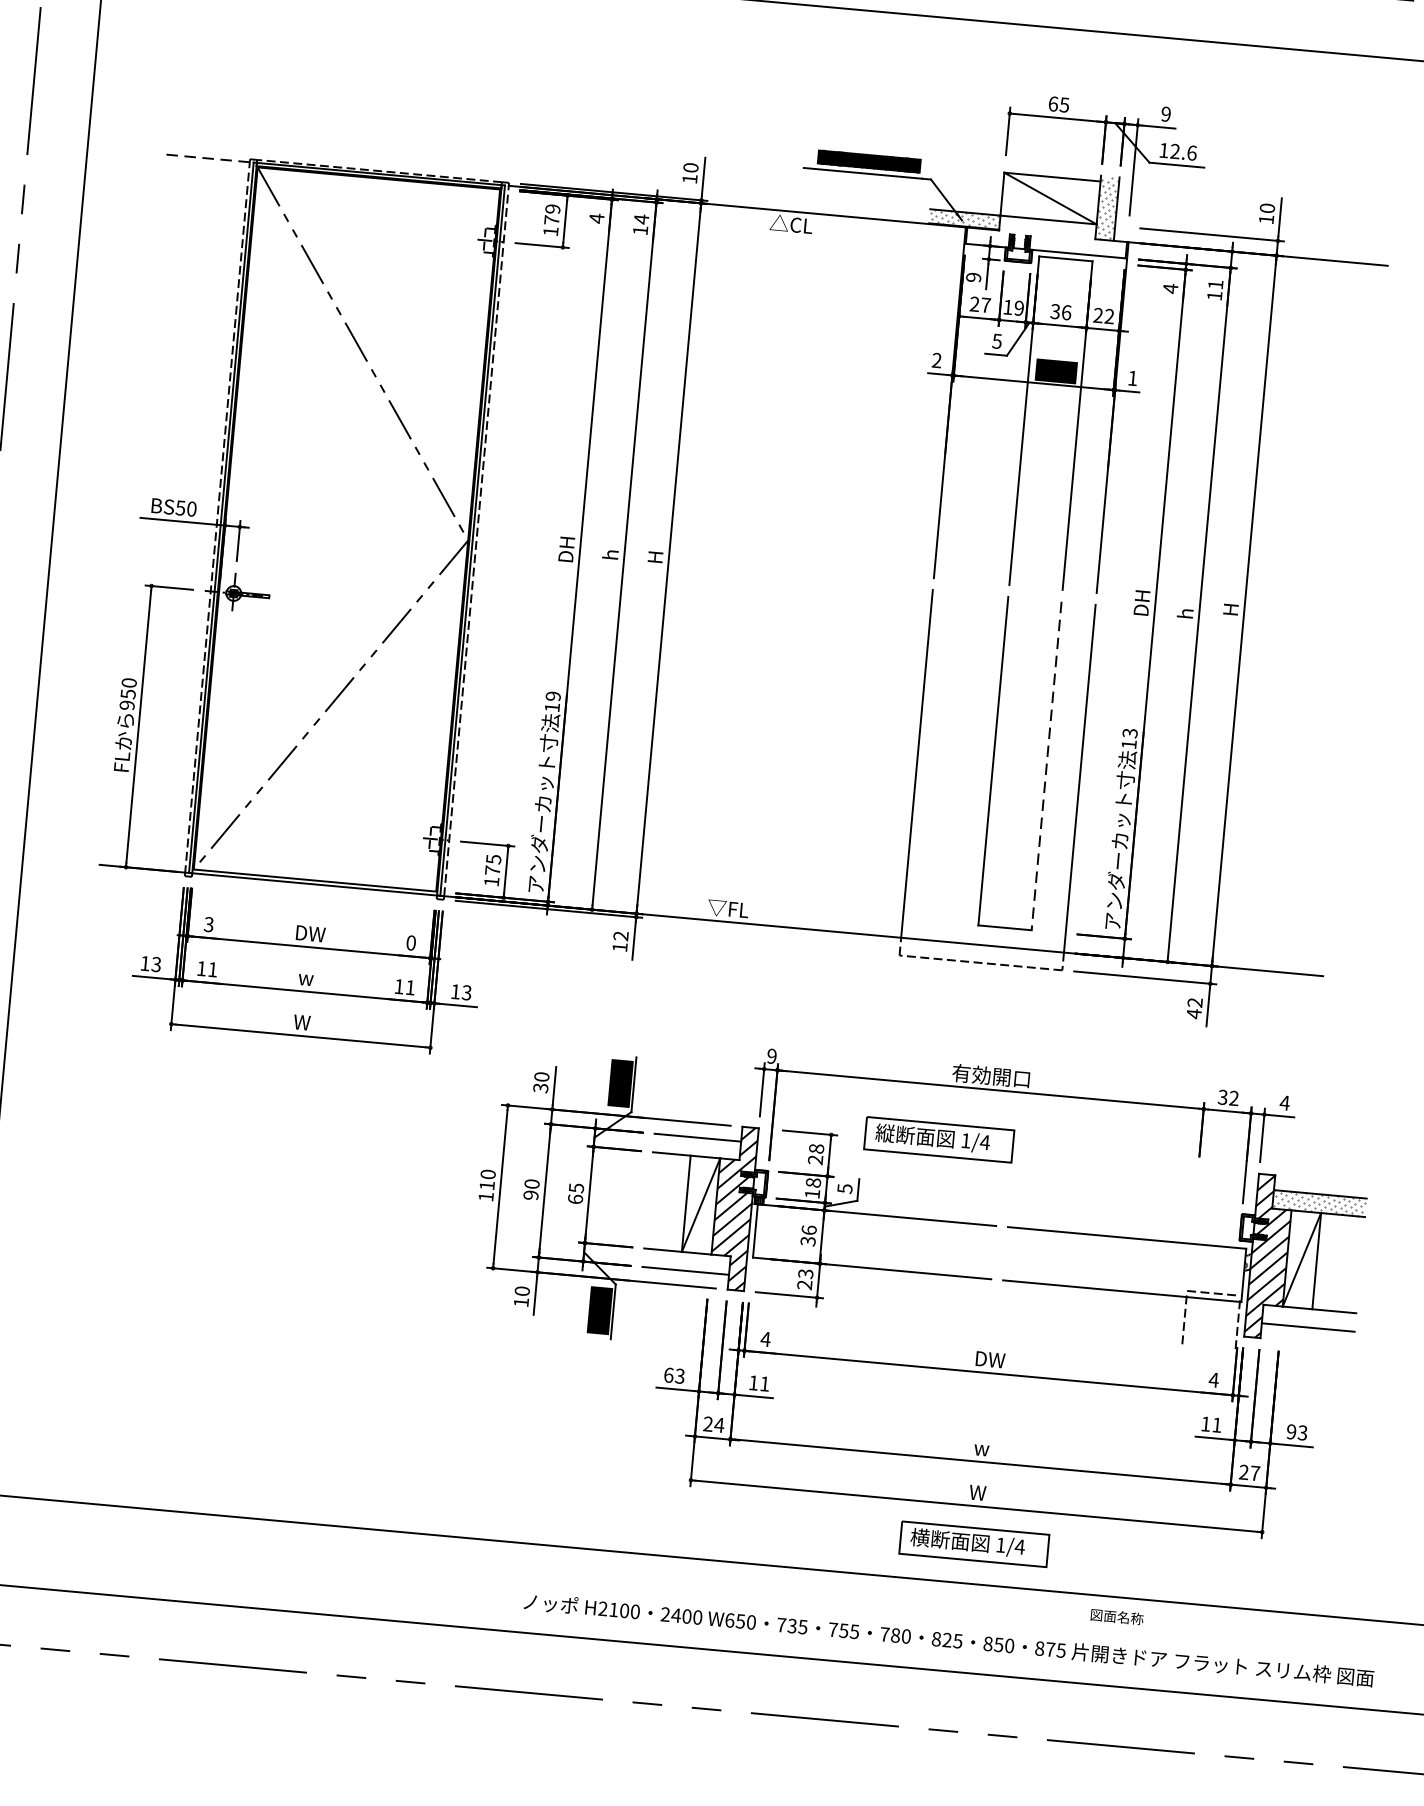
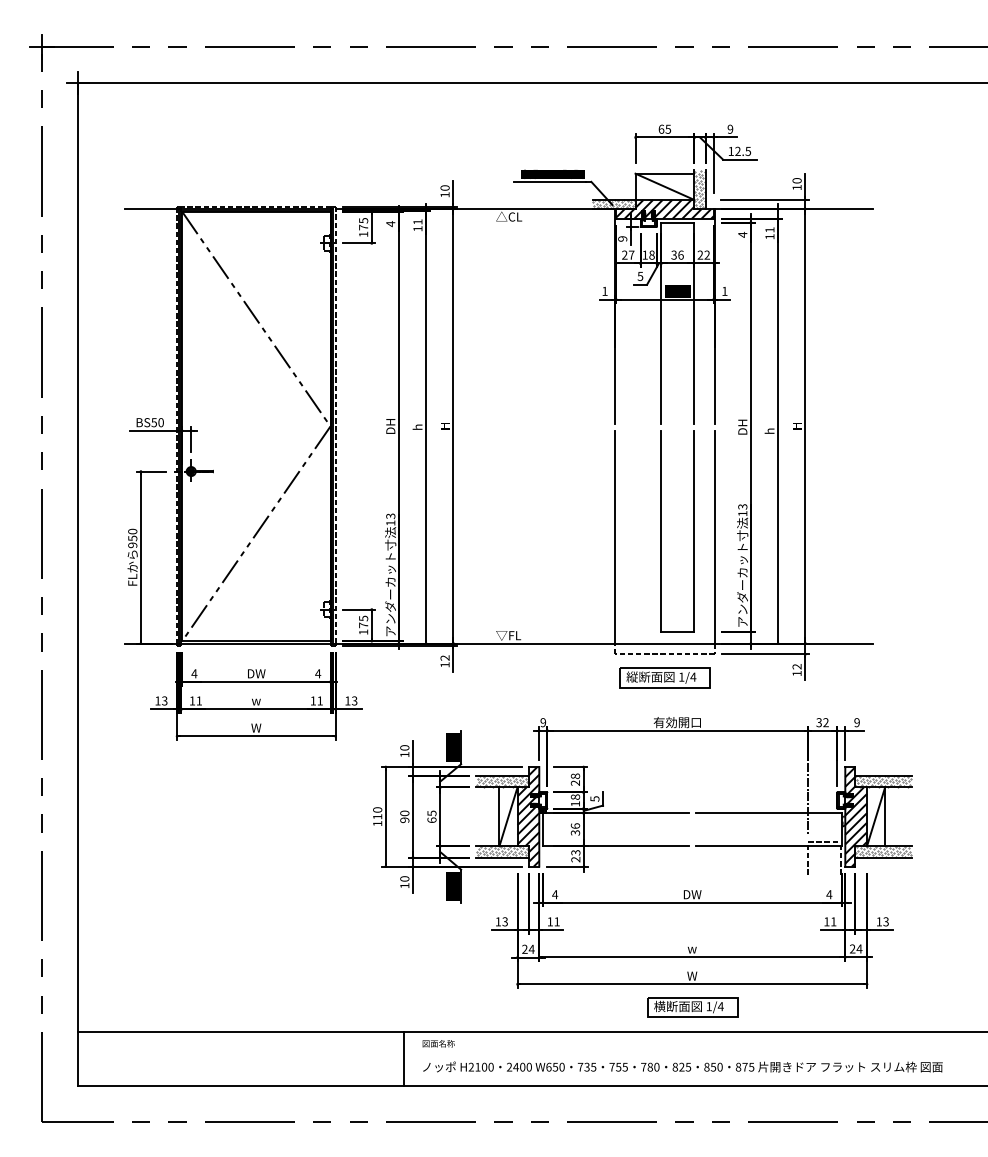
text: (1192, 151) -> (748, 150), 12.6 -> 12.5
line: (206, 159) -> (150, 209), dashed -> solid
text: (552, 208) -> (363, 220), 179 -> 175
text: (640, 220) -> (417, 222), 14 -> 11
hatch: (1046, 233) -> (664, 208), added
text: (1018, 307) -> (651, 254), 19 -> 18
text: (936, 359) -> (604, 290), 2 -> 1
text: (552, 696) -> (390, 516), 19 -> 13
line: (1045, 766) -> (693, 531), dashed -> solid
text: (209, 924) -> (194, 673), 3 -> 4
text: (411, 942) -> (318, 673), 0 -> 4
text: (1193, 1013) -> (796, 673), 42 -> 12
text: (540, 1087) -> (404, 754), 30 -> 10
text: (1285, 1102) -> (857, 722), 4 -> 9
part: (937, 1138) -> (664, 677), moved
hatch: (696, 1146) -> (502, 781), added
line: (1194, 1221) -> (808, 799), added
hatch: (686, 1260) -> (502, 851), added
hatch: (1308, 1317) -> (883, 851), added
text: (669, 1374) -> (498, 921), 63 -> 13
text: (1290, 1431) -> (878, 921), 93 -> 13
text: (1255, 1472) -> (859, 948), 27 -> 24
line: (493, 1584) -> (403, 1058), added
text: (1116, 1616) -> (438, 1043), moved

